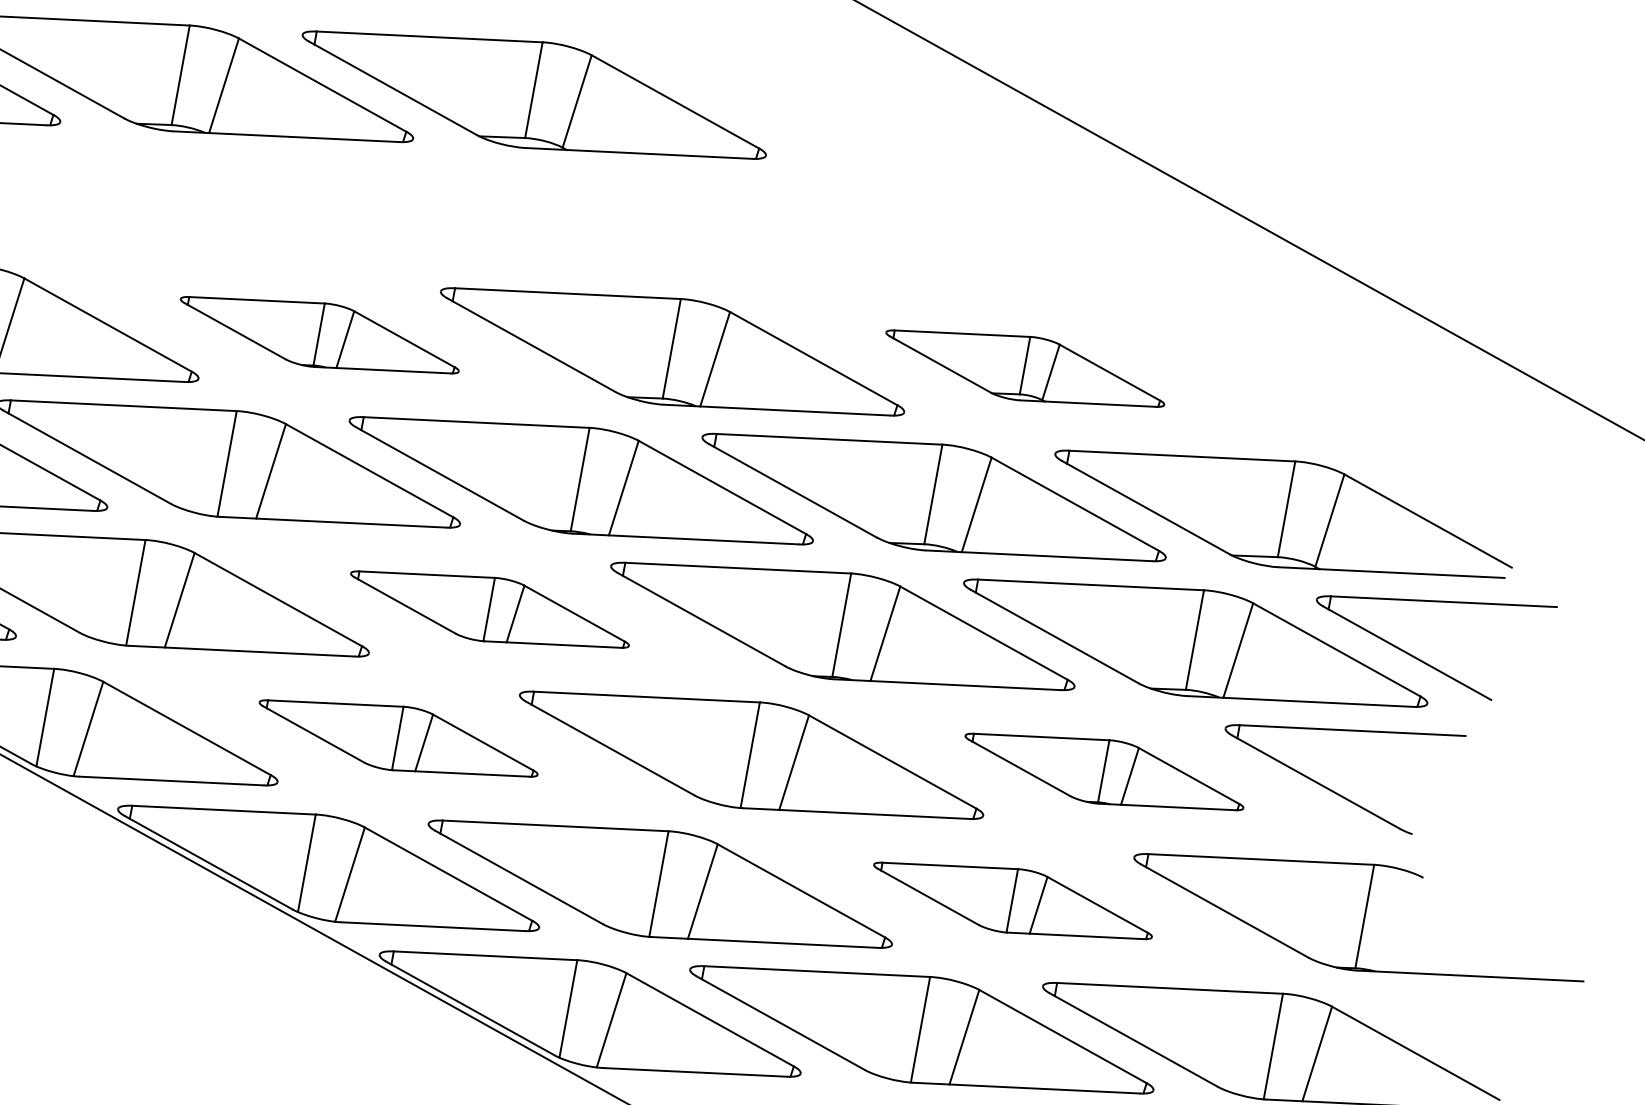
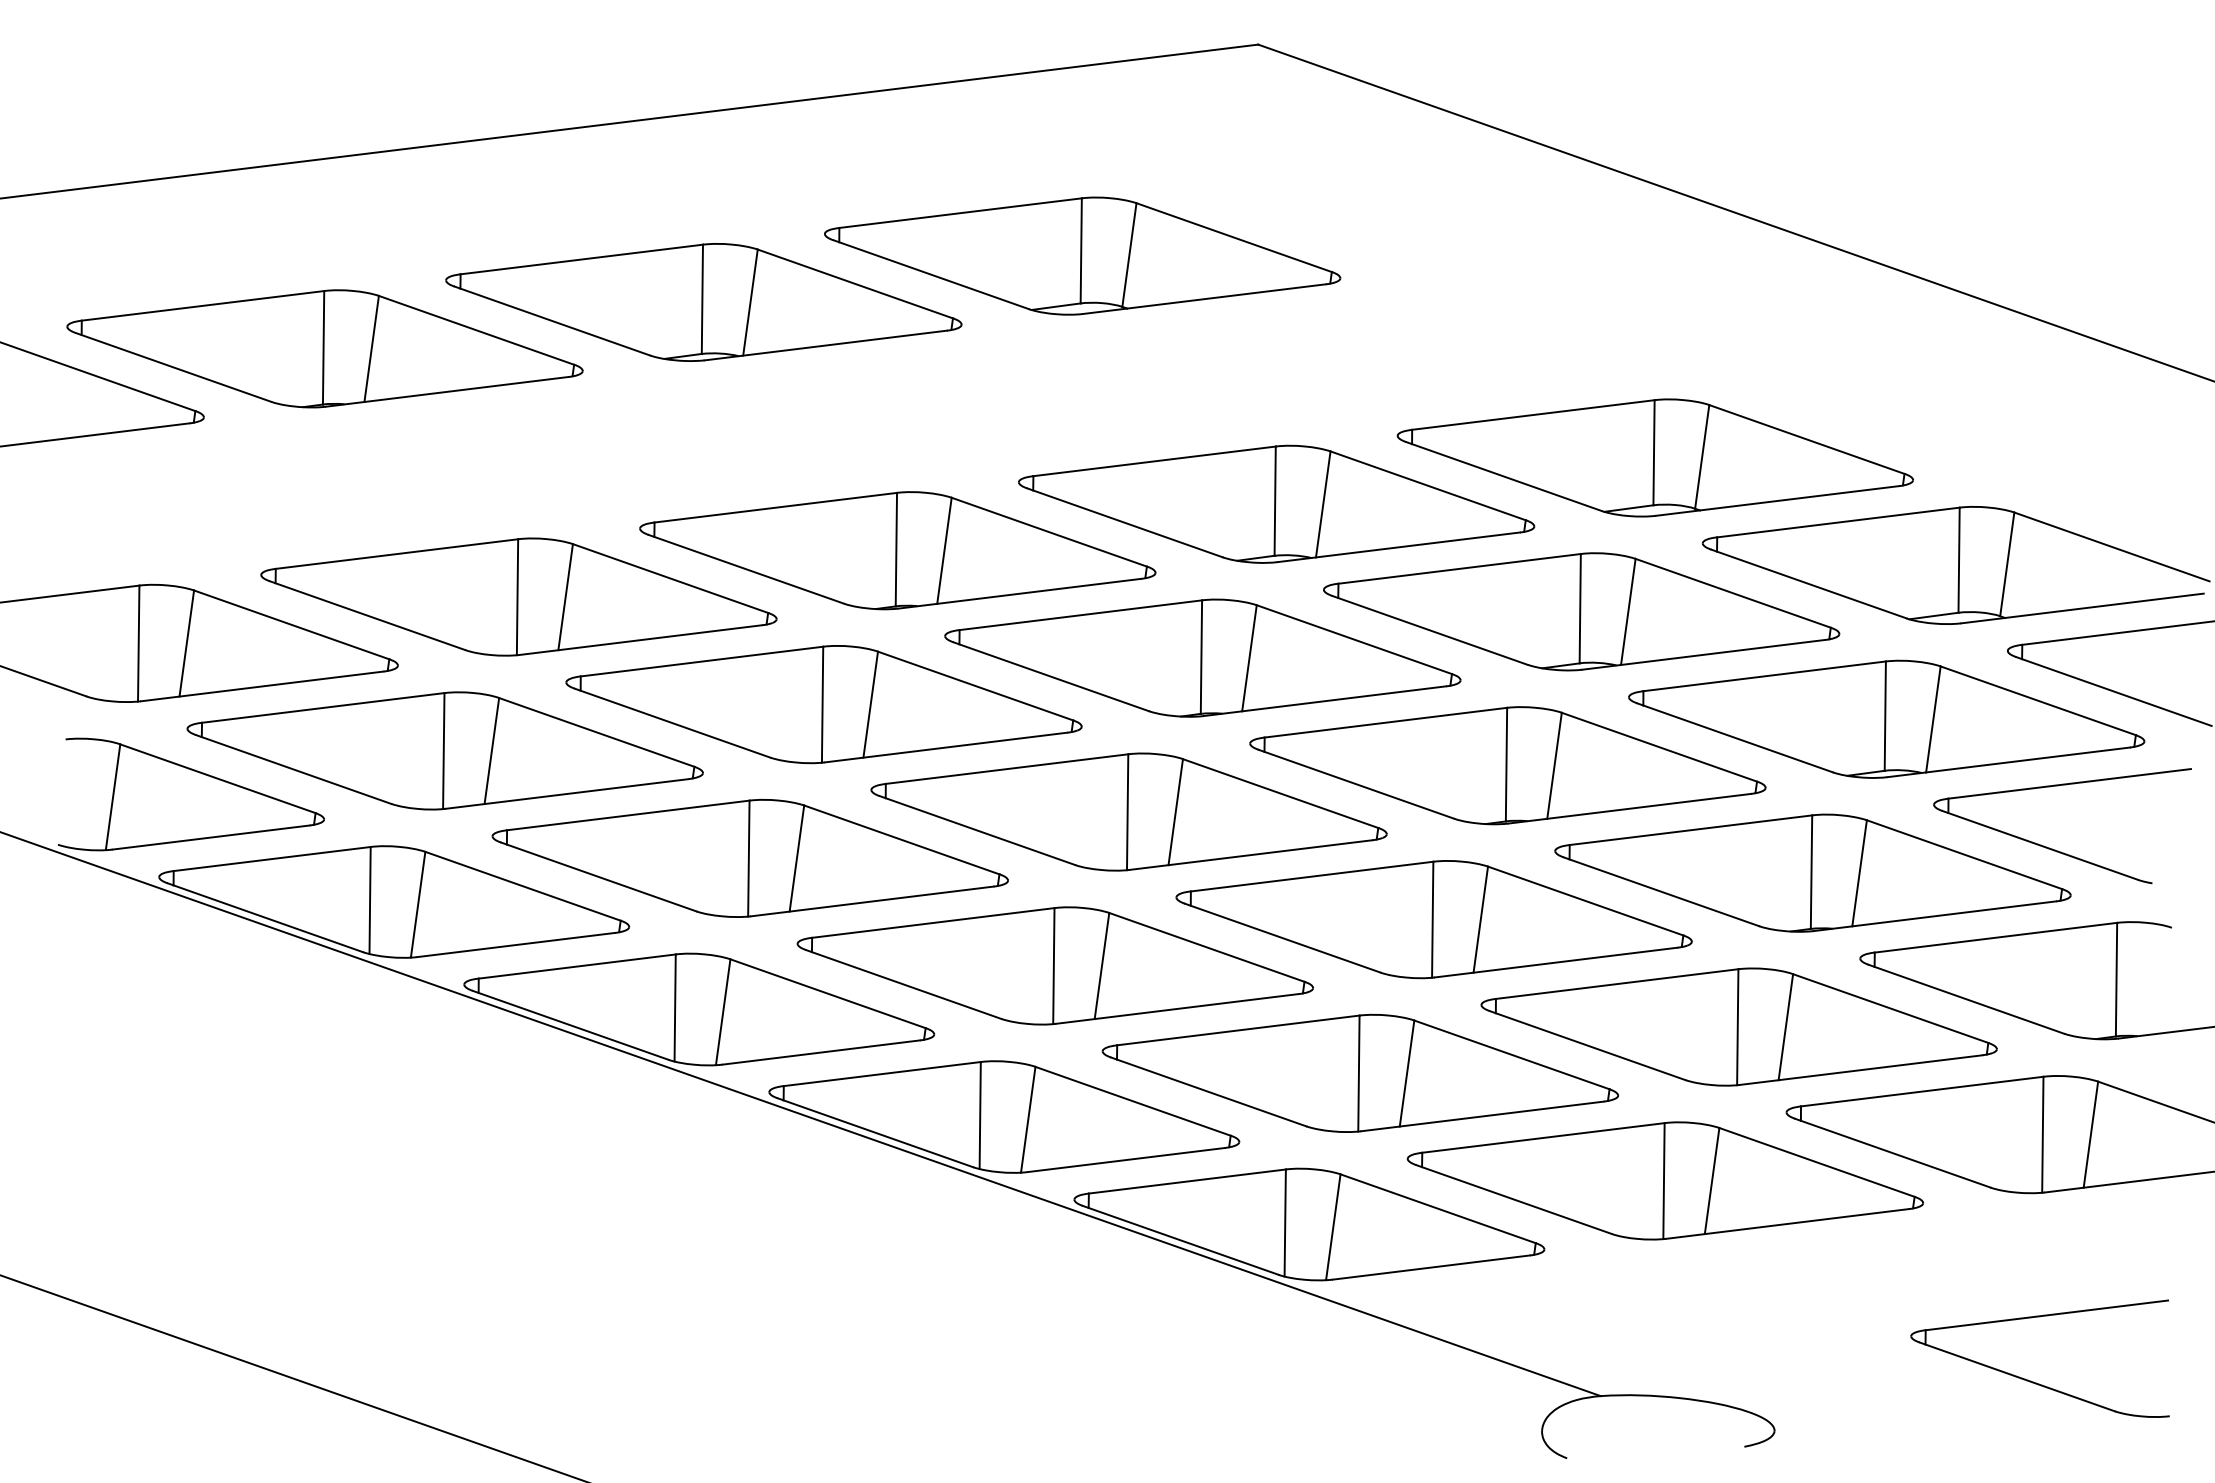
part: (319, 334) -> (897, 550), size x1.67
part: (1024, 368) -> (1654, 457), size x1.67
part: (489, 609) -> (1128, 811), size x1.67
part: (398, 737) -> (1054, 965), size x1.67
part: (1104, 771) -> (1812, 872), size x1.67
part: (1012, 900) -> (1738, 1026), size x1.67

